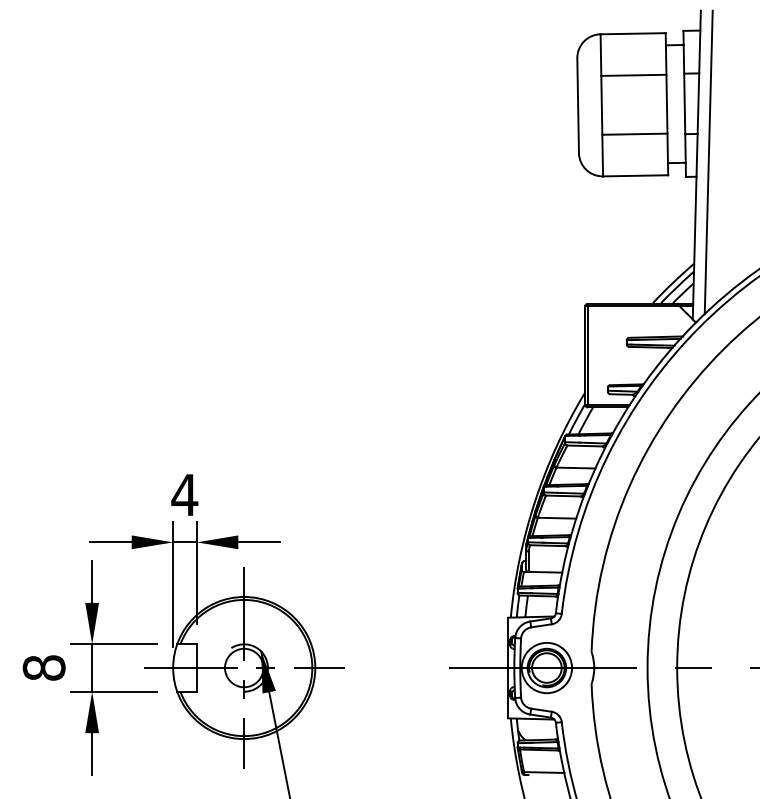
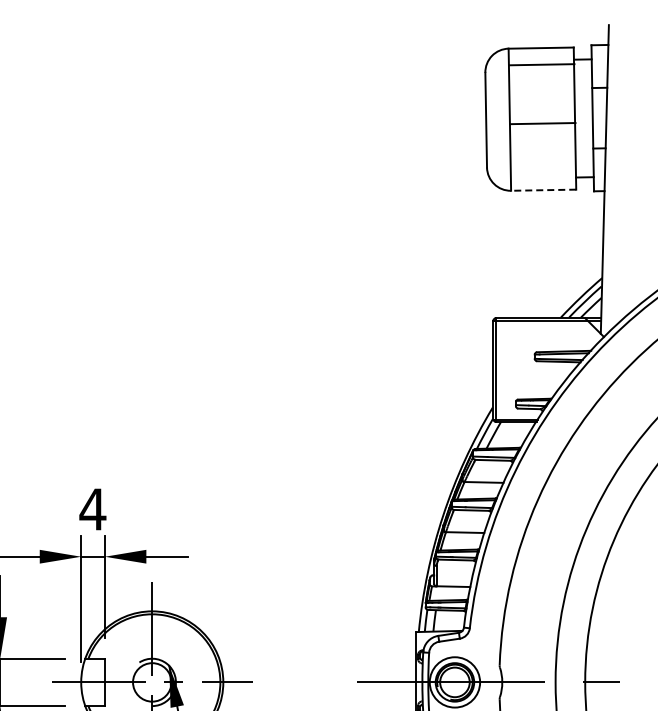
line: (633, 74) -> (541, 63), moved
line: (634, 133) -> (542, 122), moved
line: (708, 162) -> (616, 176), removed
line: (635, 175) -> (543, 189), solid -> dashed

